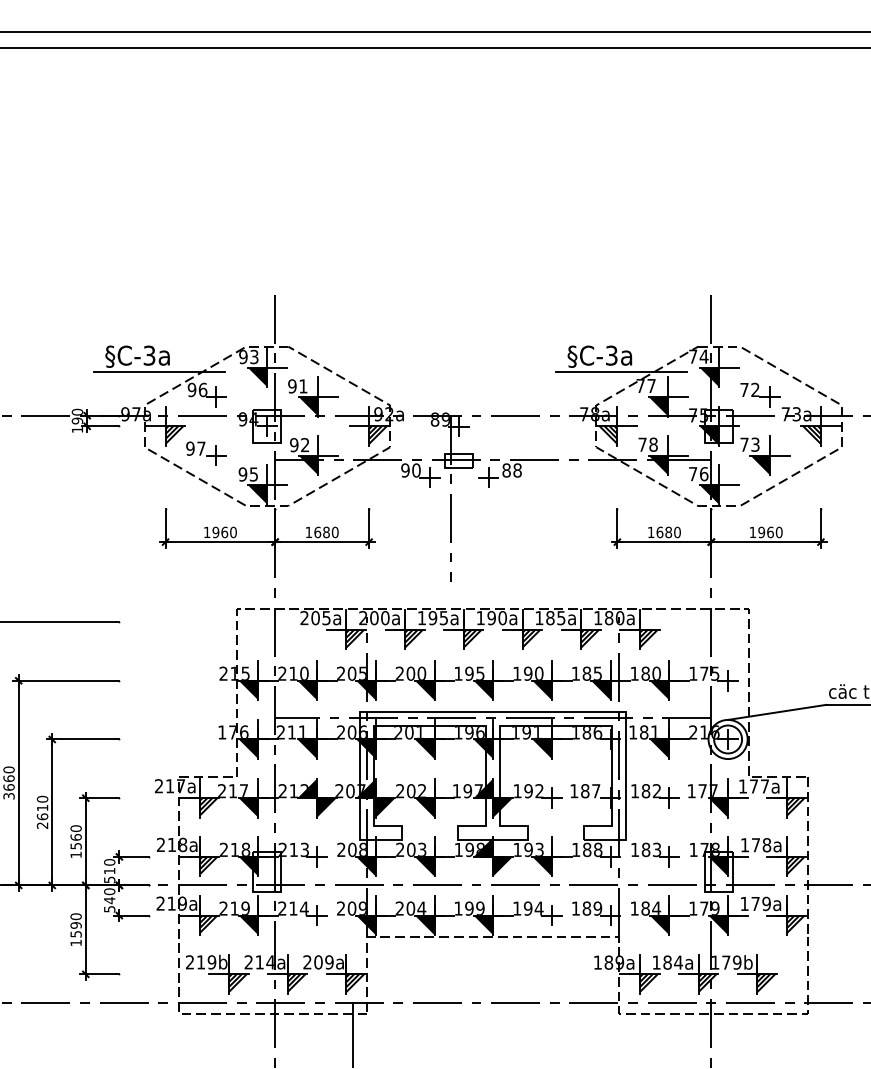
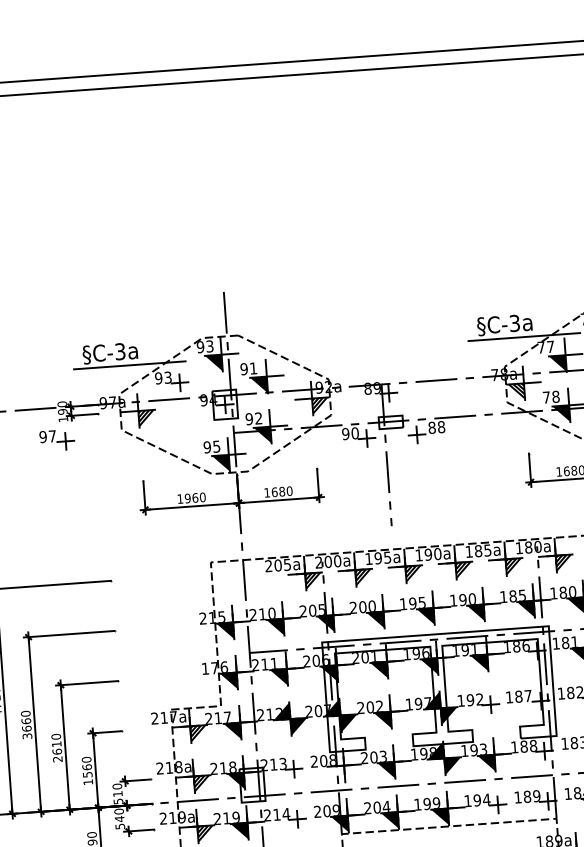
text: (202, 389) -> (167, 377), 96 -> 93
part: (206, 453) -> (57, 440), moved
fill: (365, 866) -> (335, 774), removed

